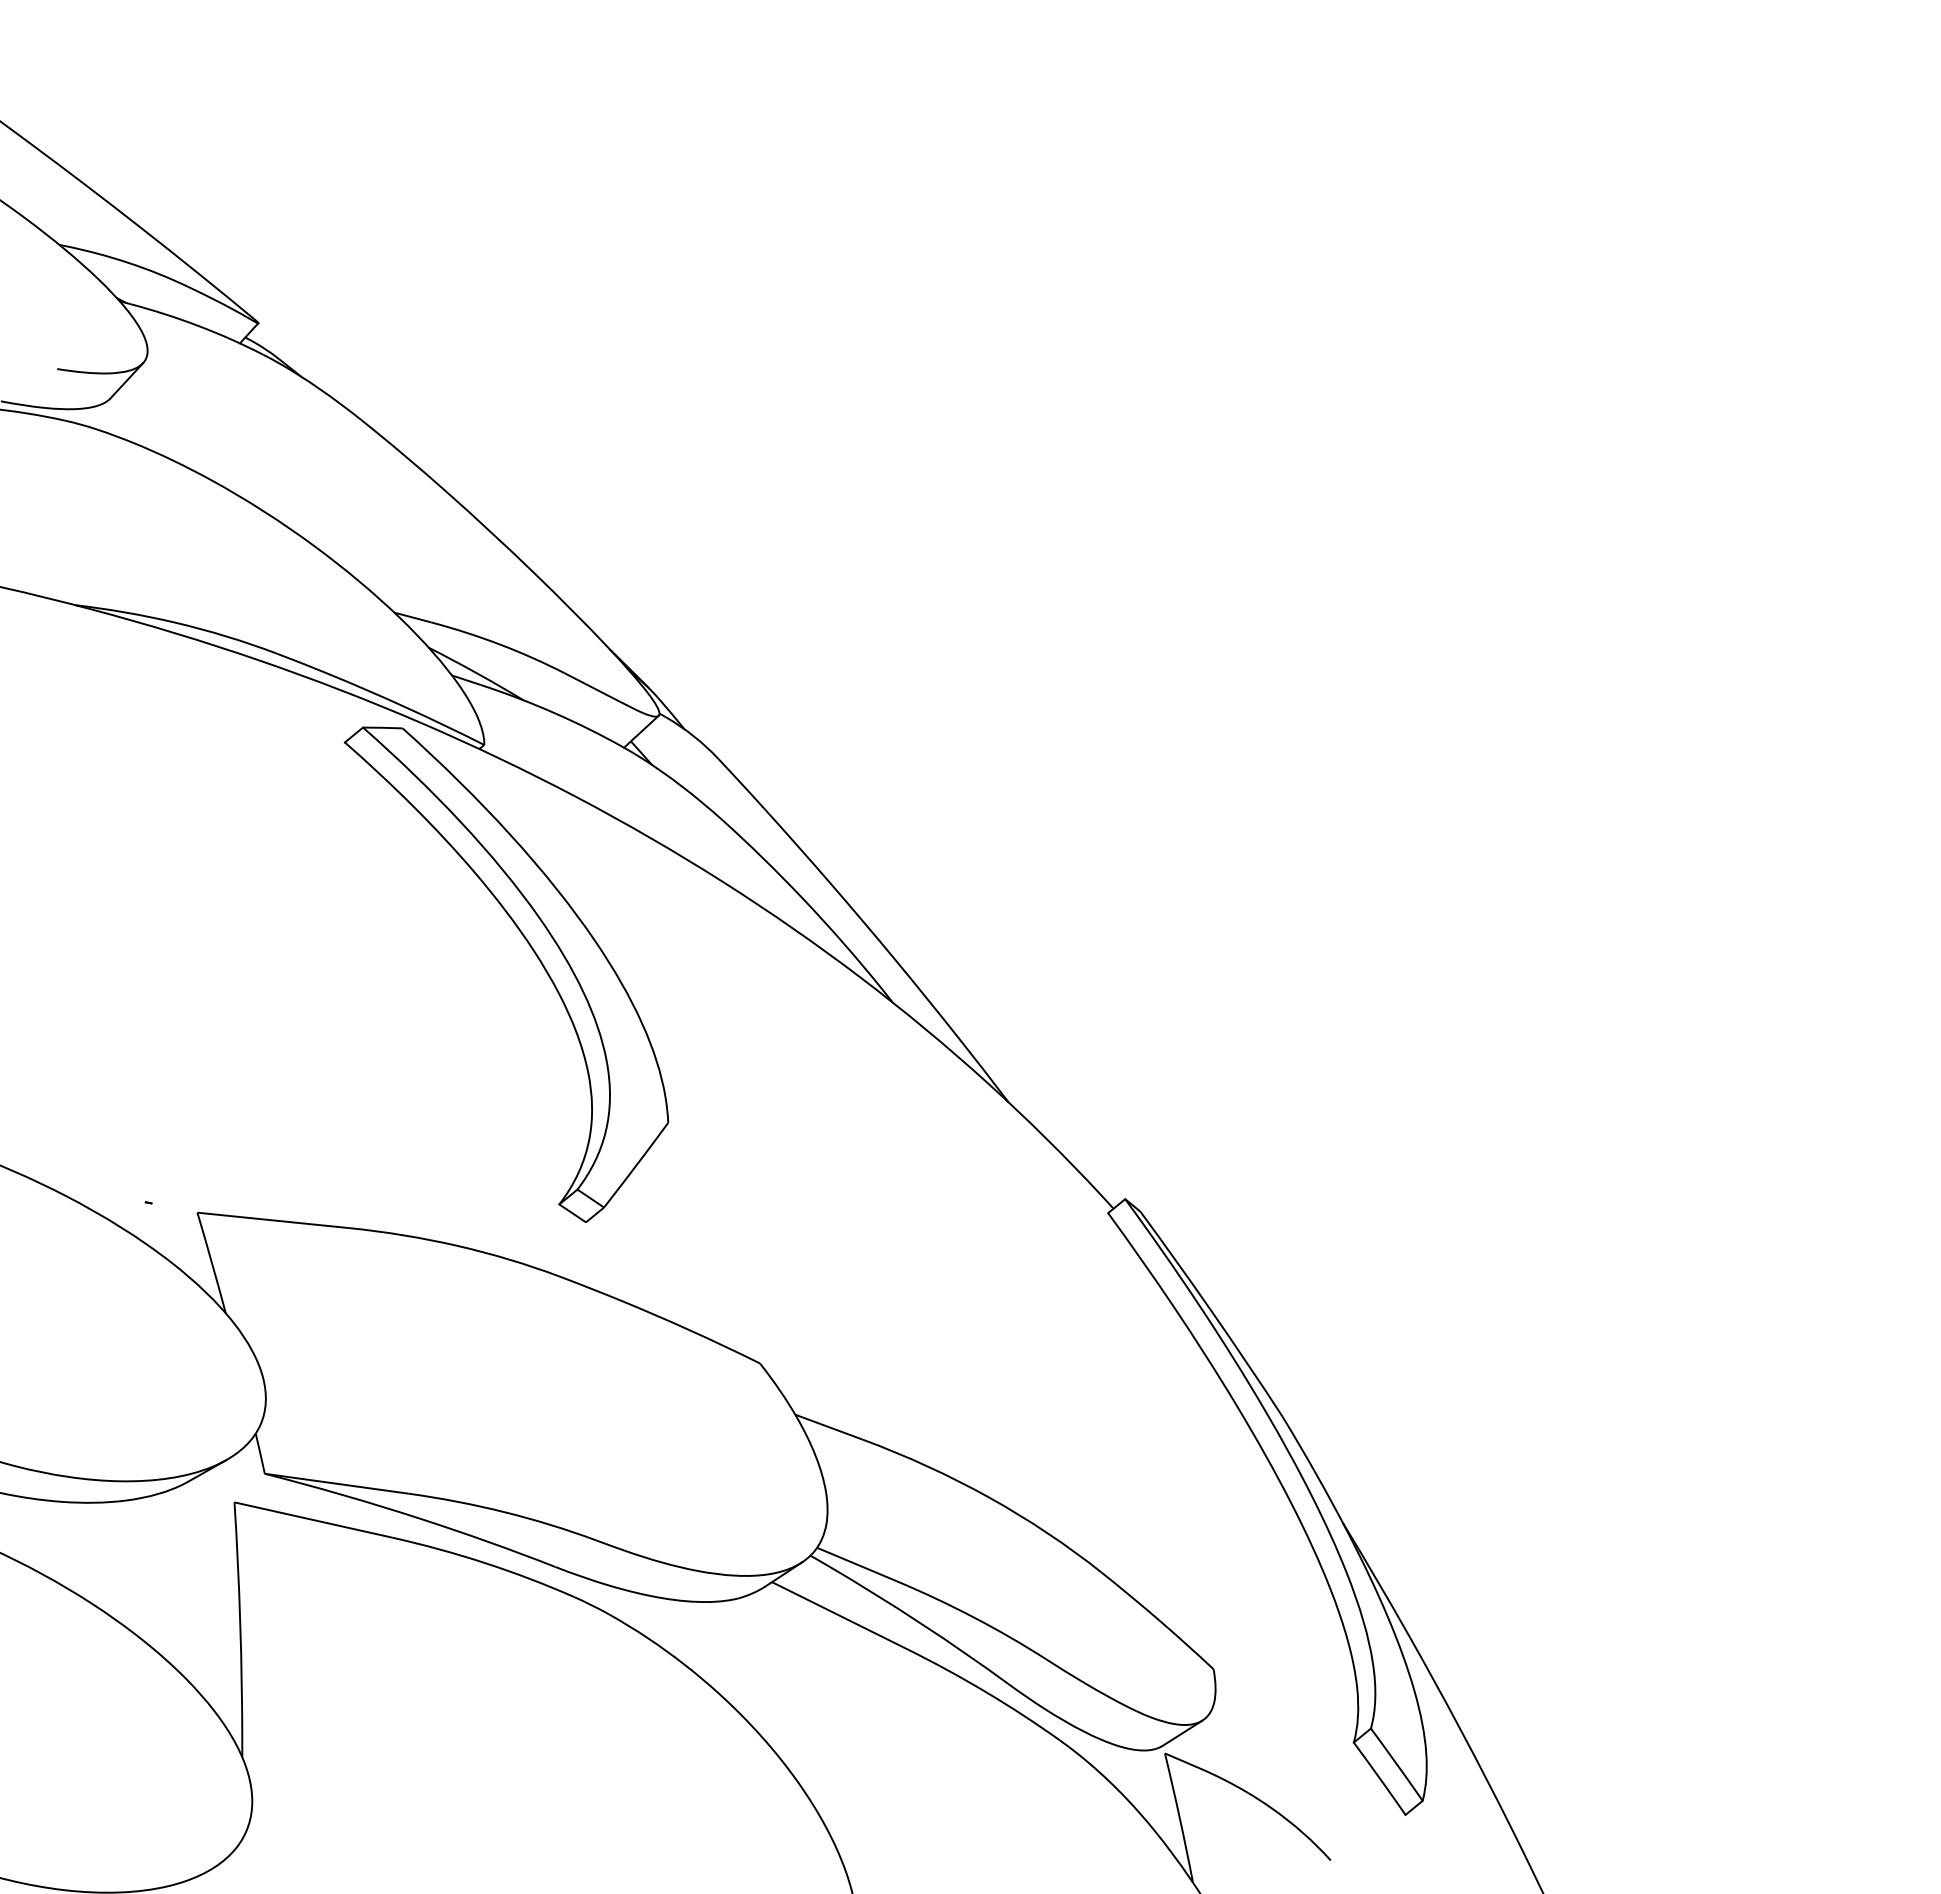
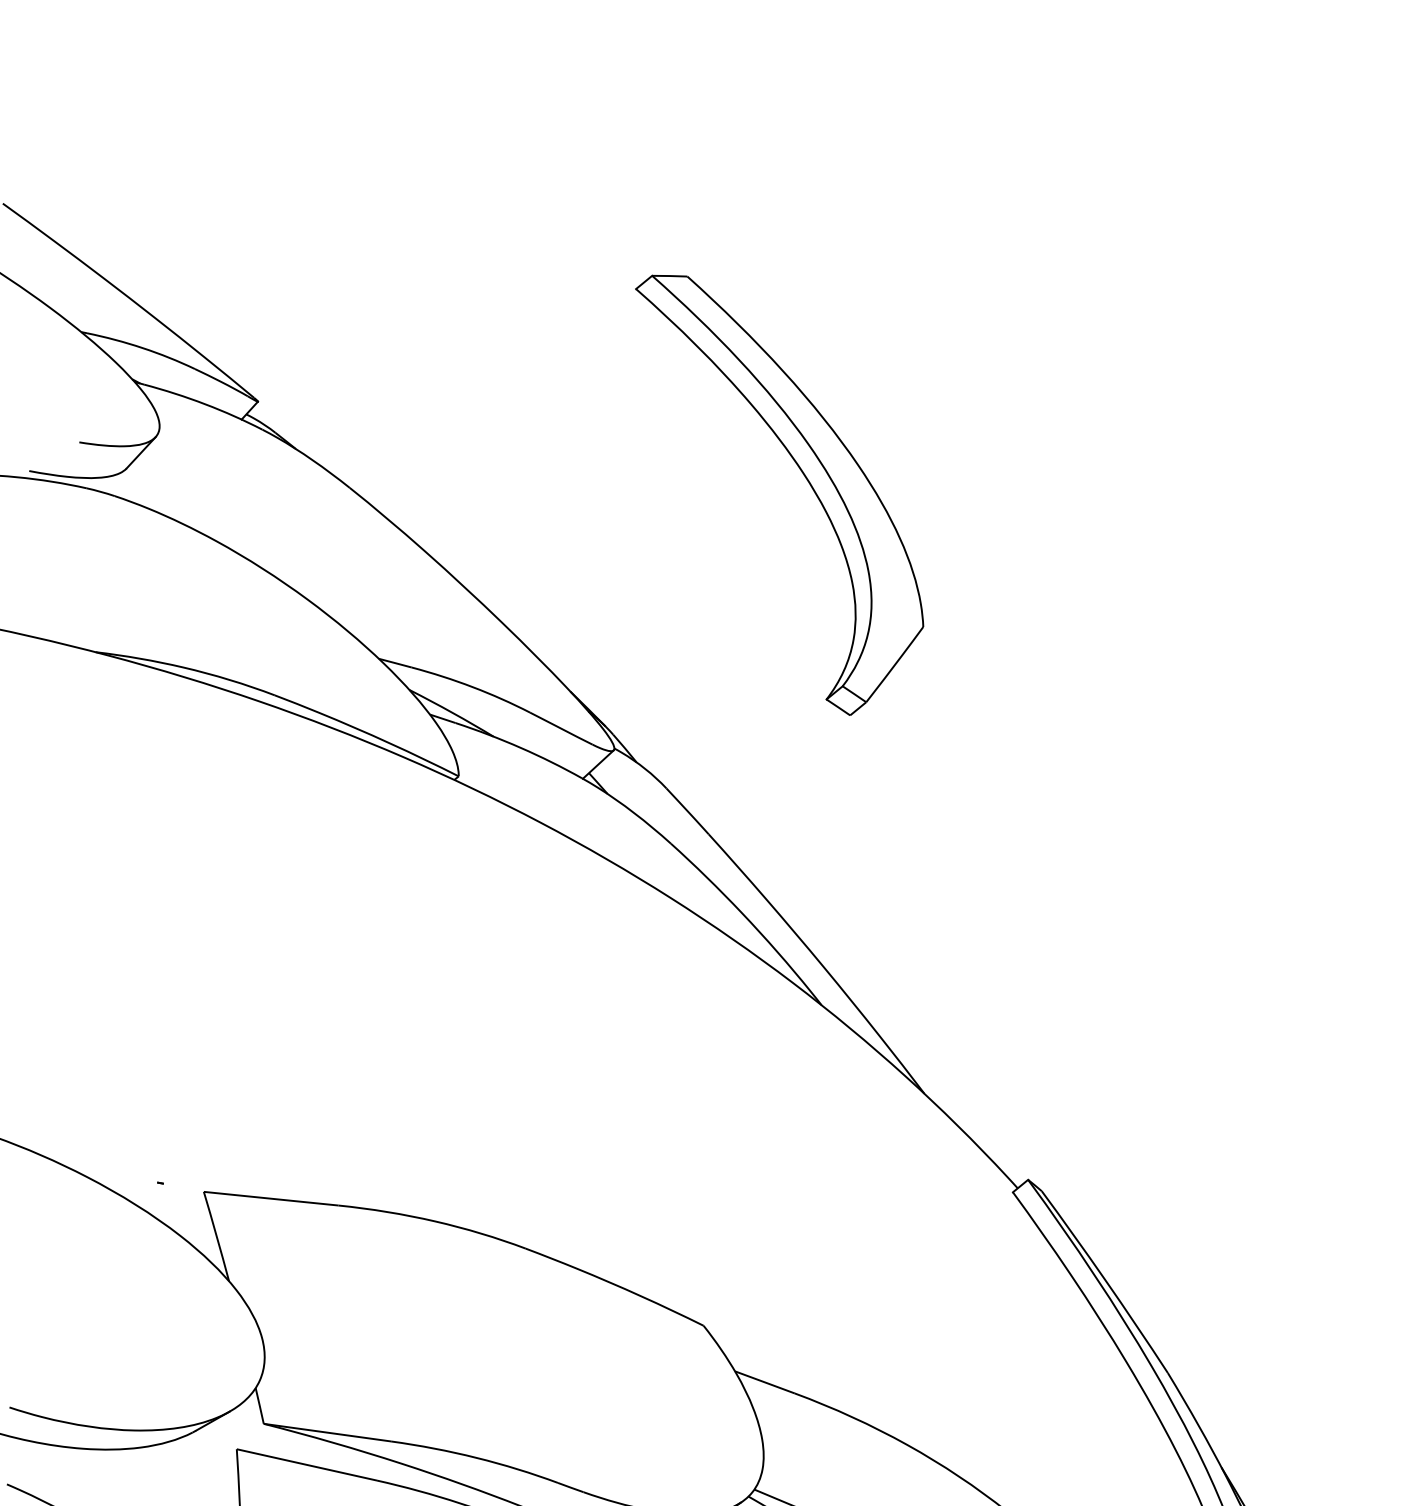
part: (535, 955) -> (805, 478), moved

